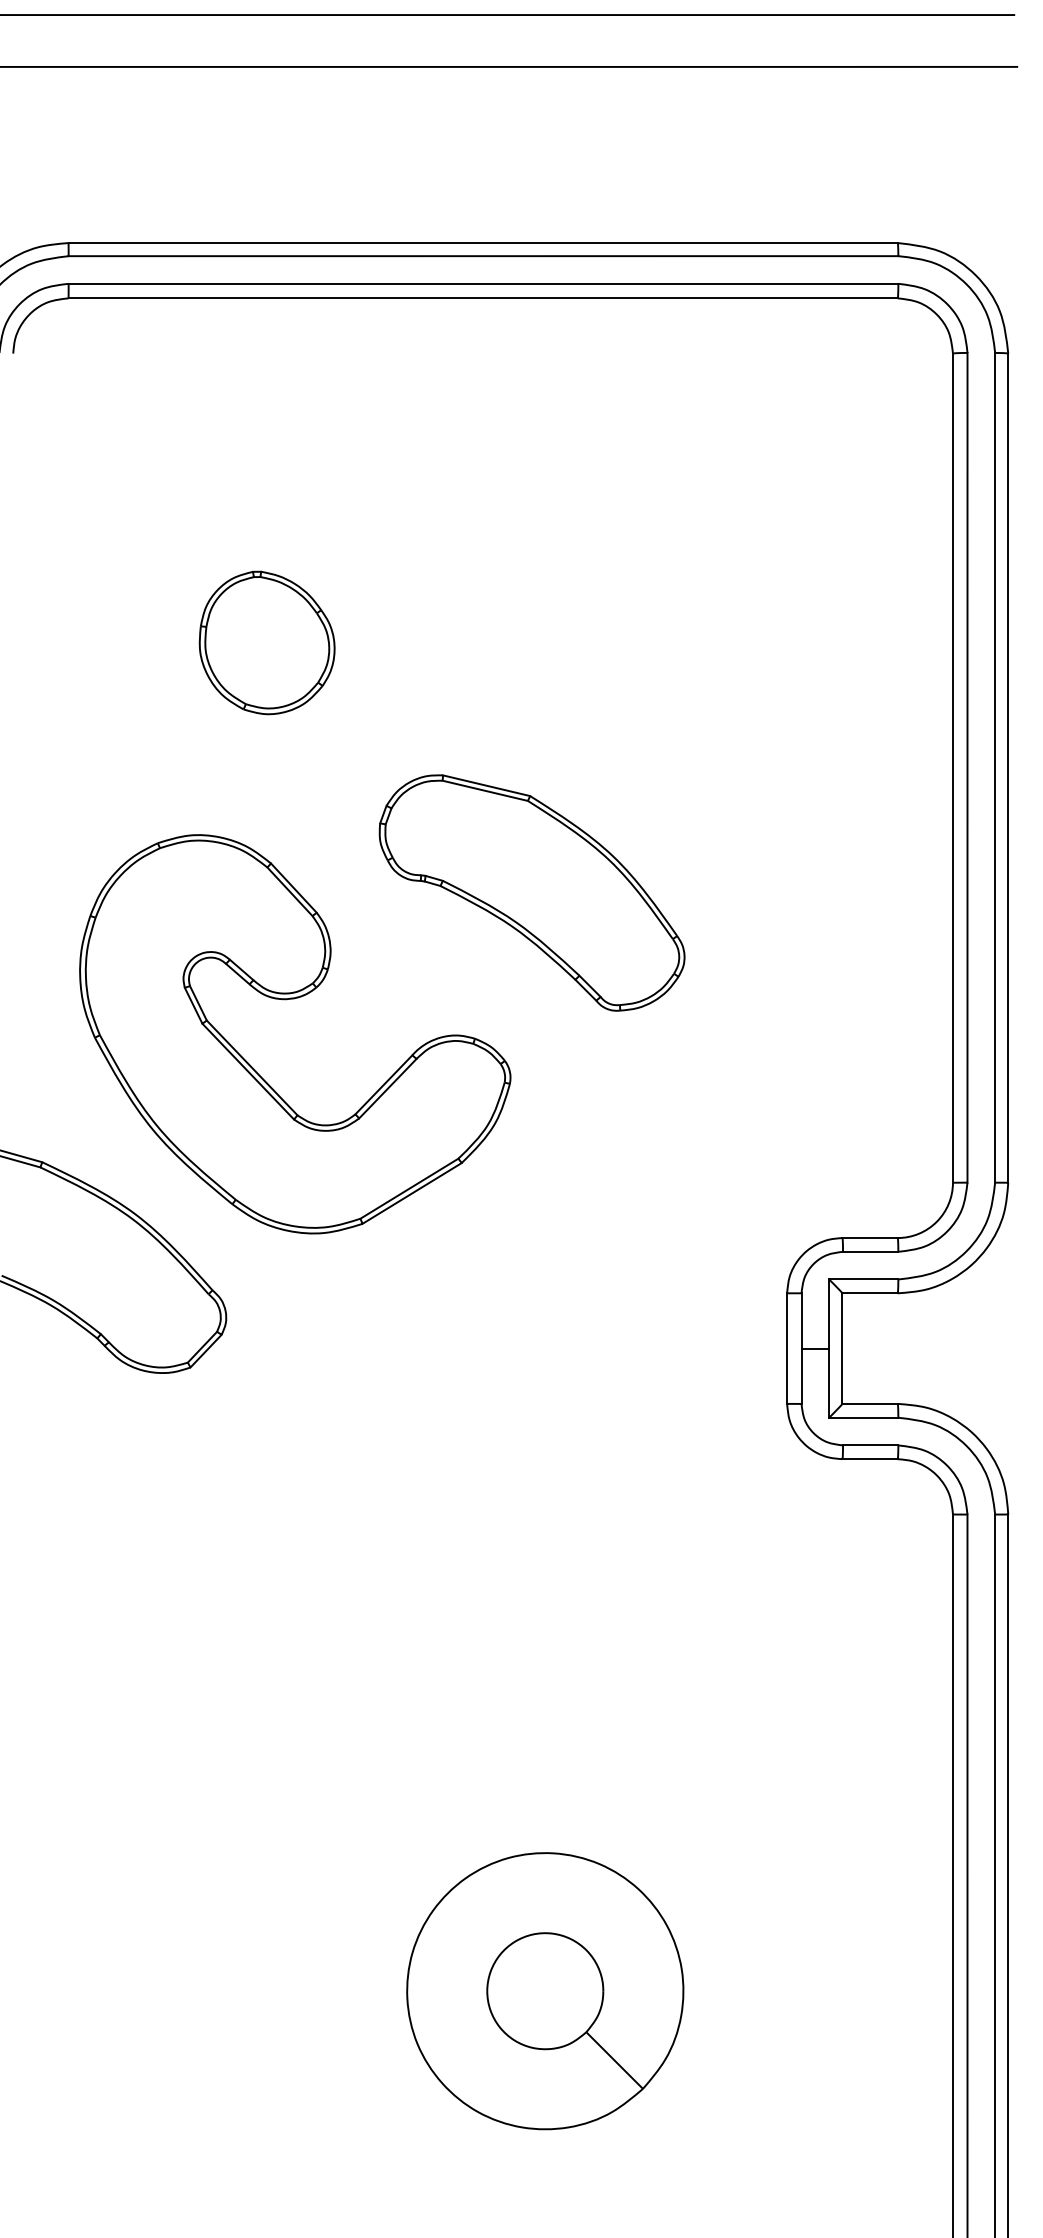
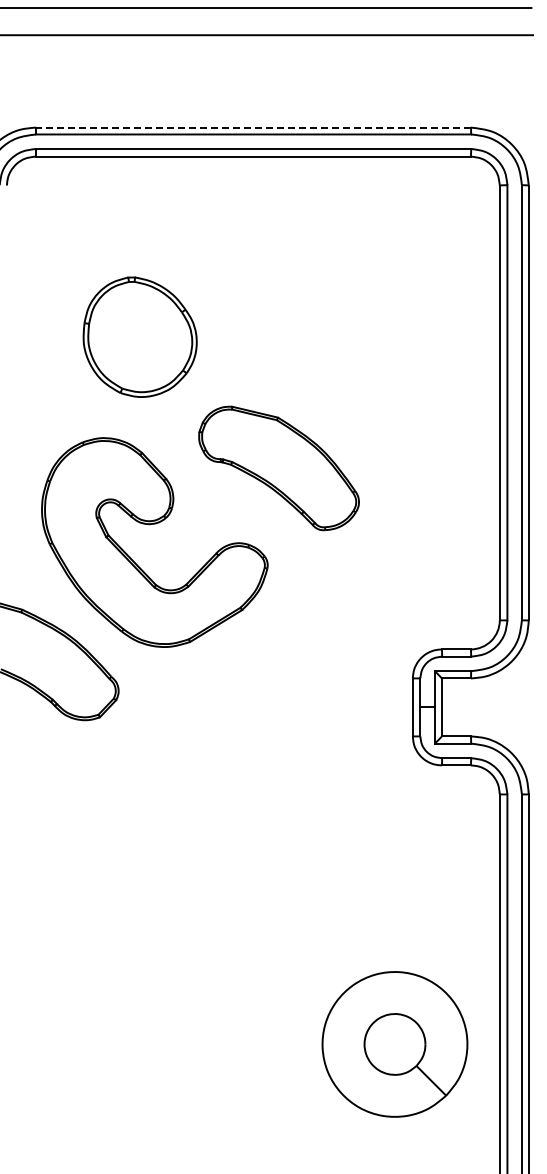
line: (481, 242) -> (252, 127), solid -> dashed
part: (266, 643) -> (139, 337), size x1.6
part: (544, 1991) -> (394, 1044), moved

